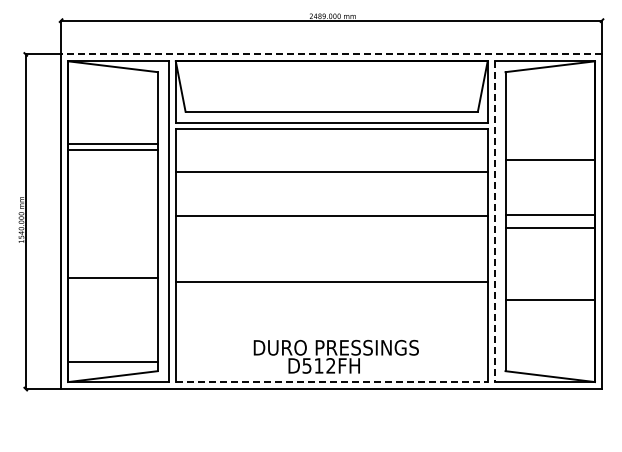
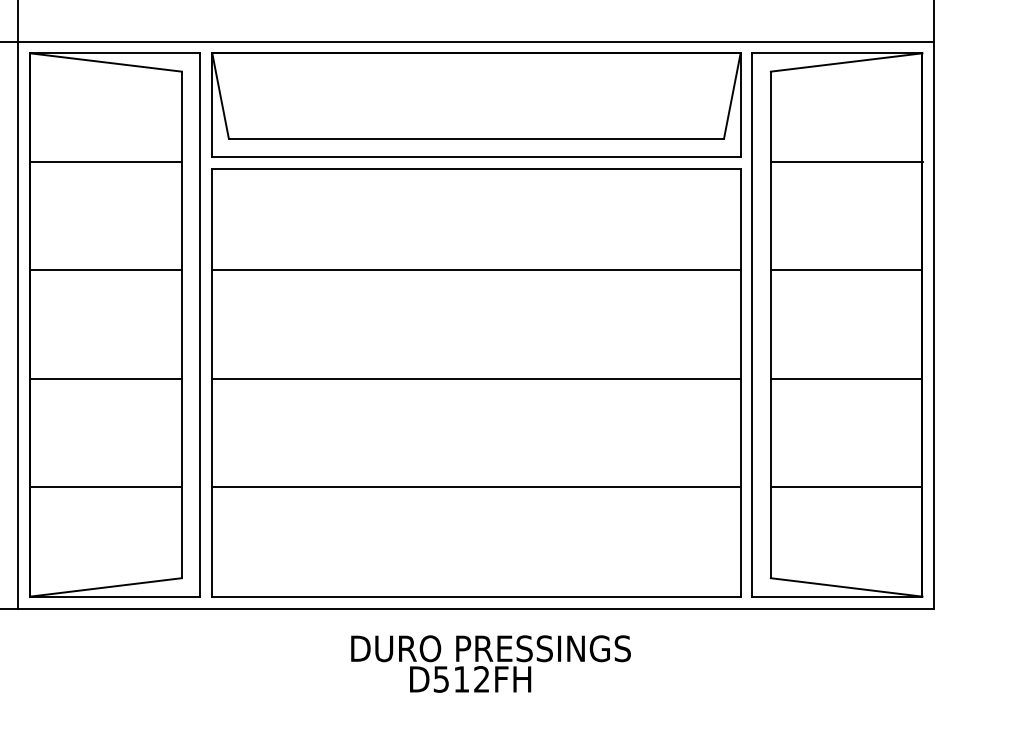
line: (331, 54) -> (476, 41), dashed -> solid
line: (112, 143) -> (105, 162), moved
line: (112, 150) -> (105, 270), moved
line: (550, 159) -> (847, 162), moved
line: (331, 172) -> (476, 270), moved
line: (550, 215) -> (847, 378), moved
line: (331, 216) -> (476, 378), moved
line: (494, 222) -> (752, 326), dashed -> solid
line: (550, 228) -> (847, 270), moved
line: (112, 278) -> (105, 378), moved
line: (331, 281) -> (476, 487), moved
line: (550, 299) -> (847, 487), moved
text: (335, 356) -> (489, 663), moved
line: (112, 361) -> (105, 487), moved
line: (332, 382) -> (477, 597), dashed -> solid

